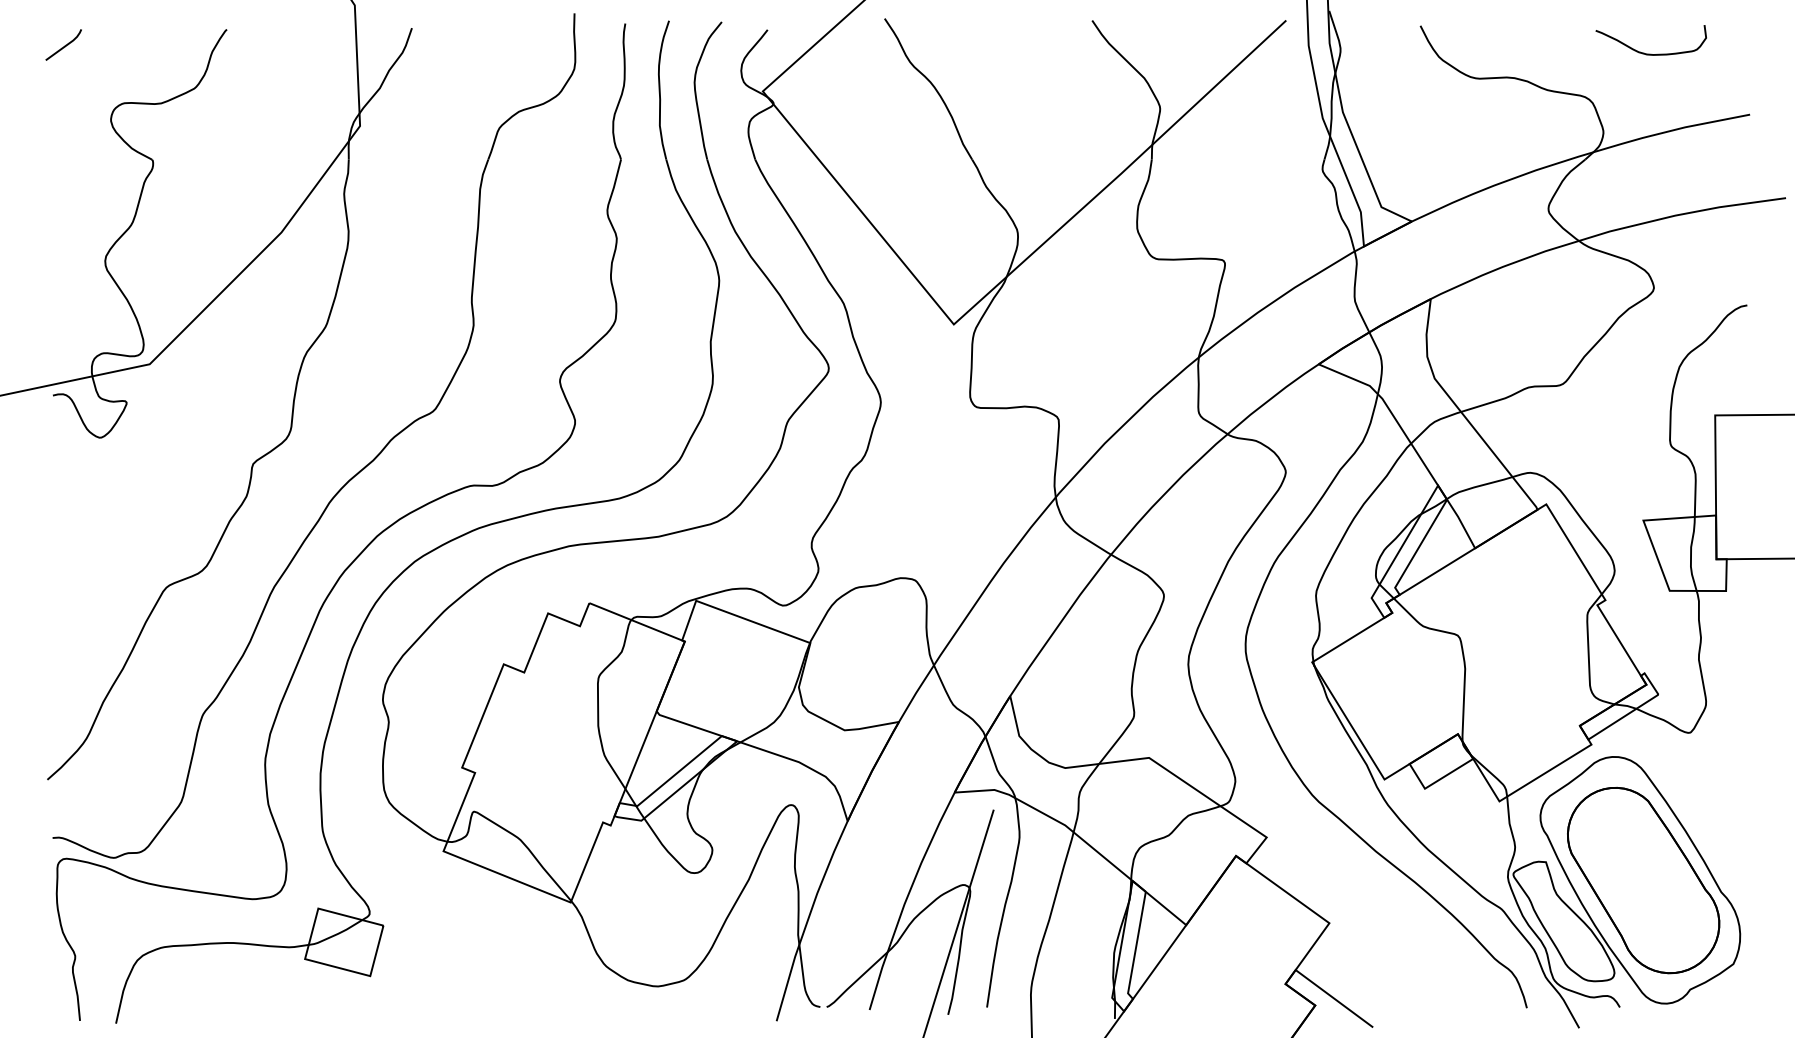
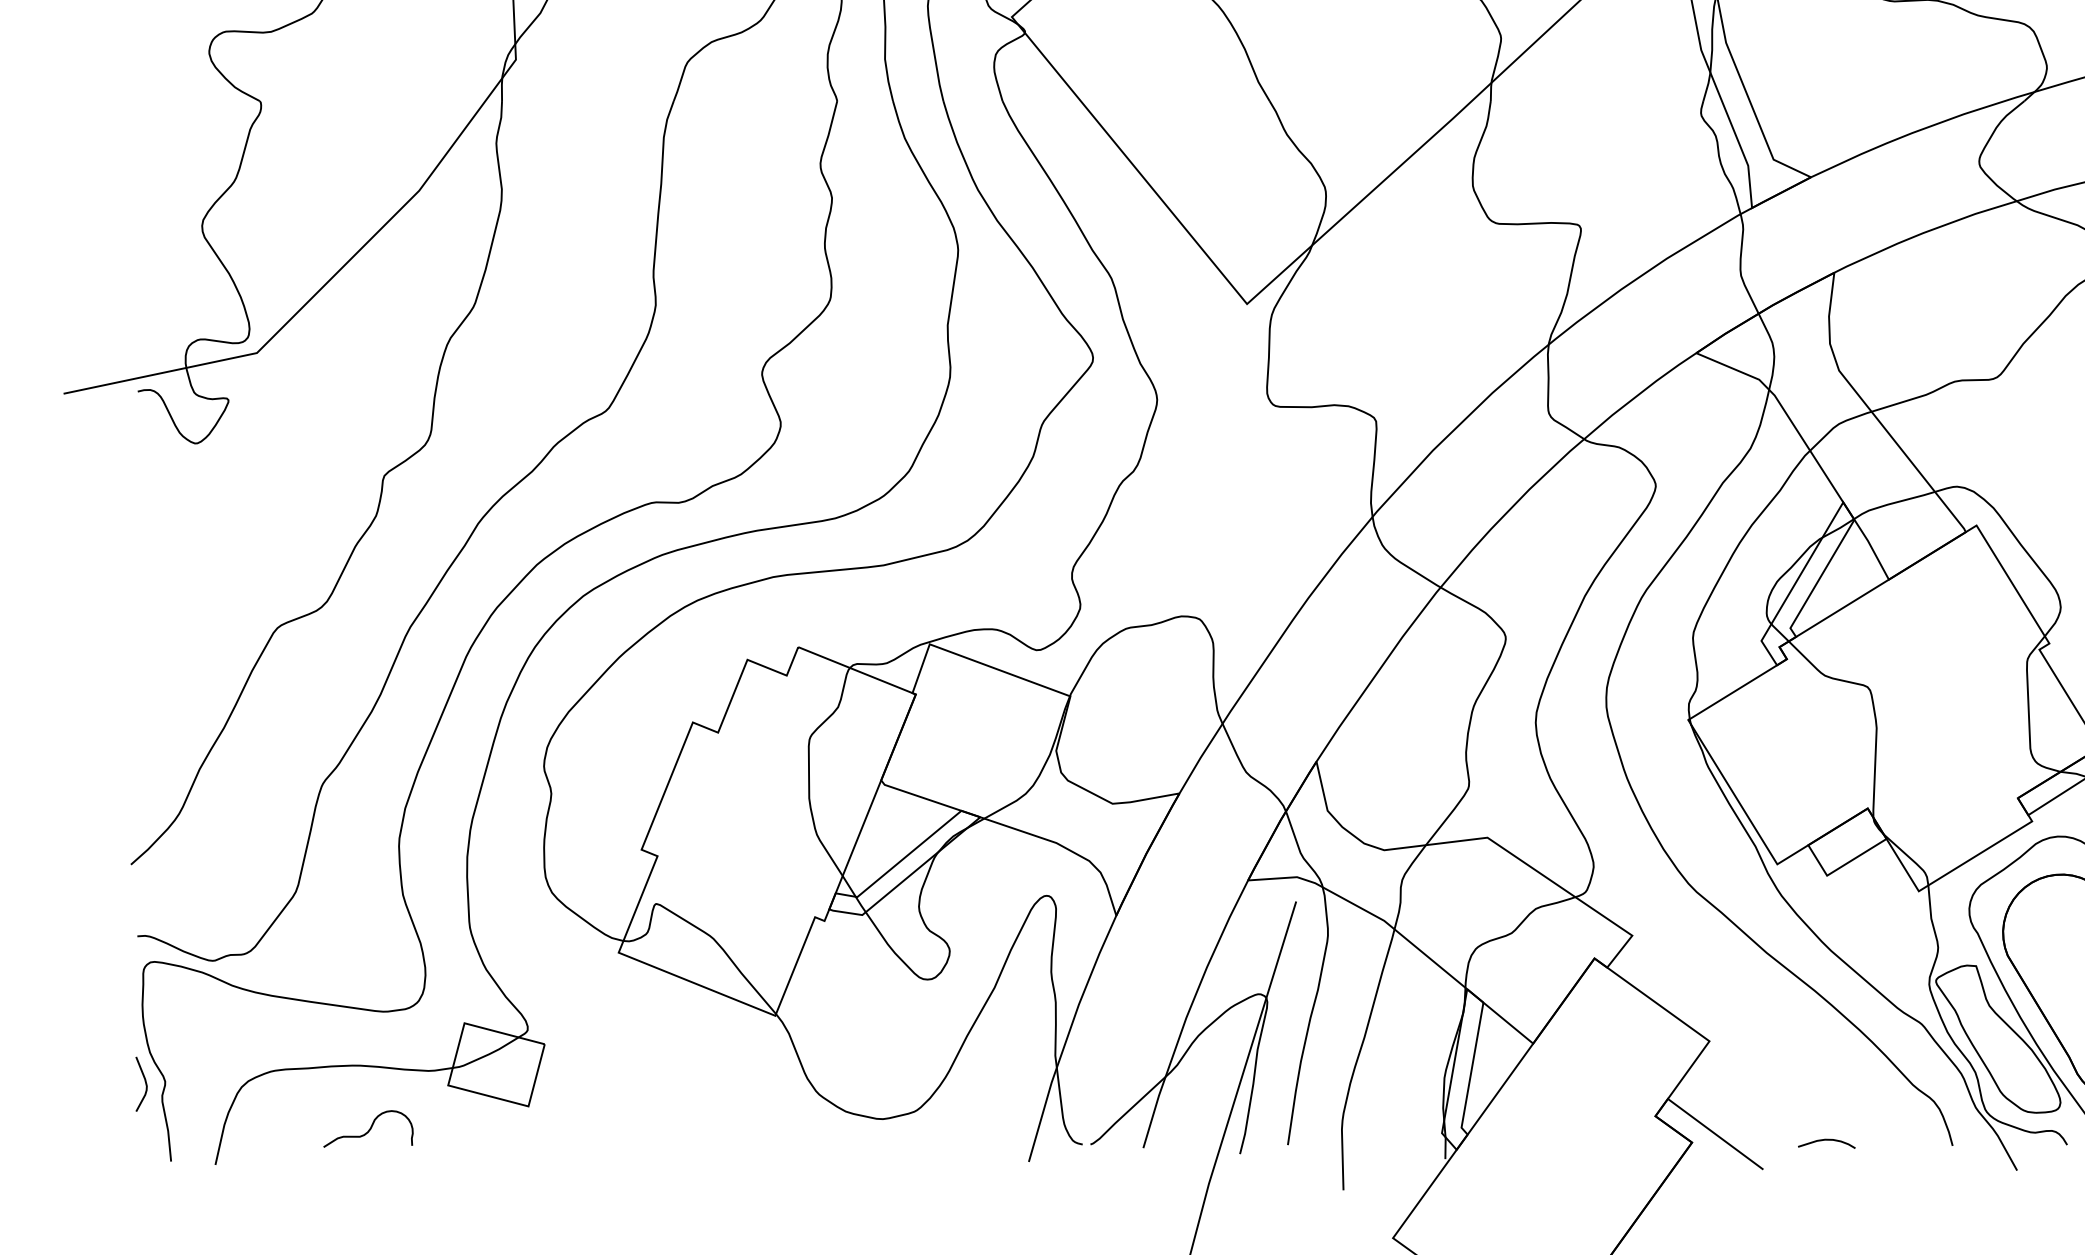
curve: (58, 957) -> (144, 1083), added
curve: (240, 994) -> (368, 1129), added
curve: (1424, 1004) -> (1826, 1141), added

